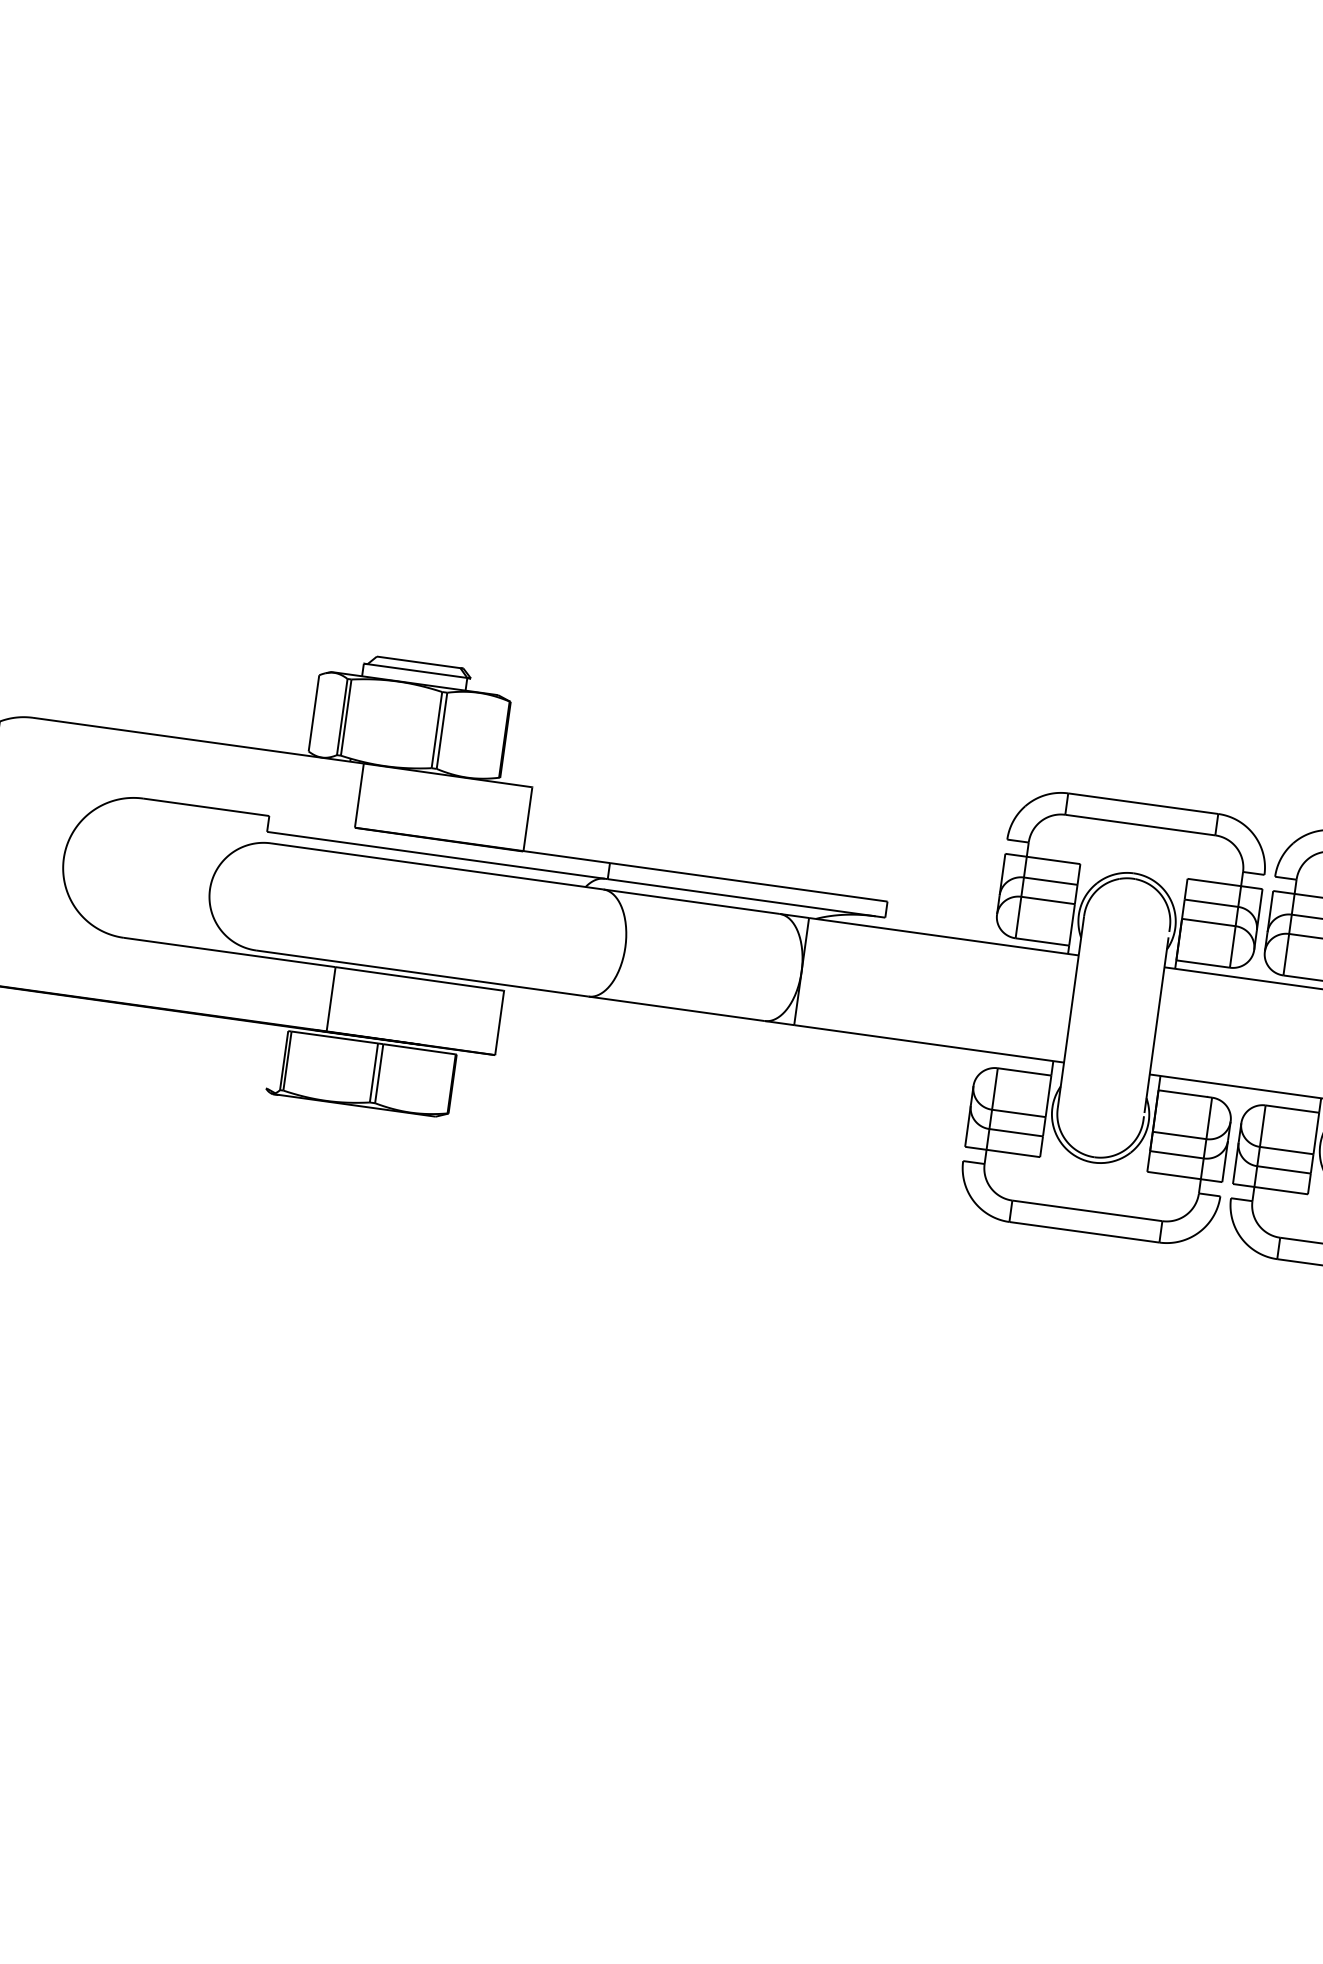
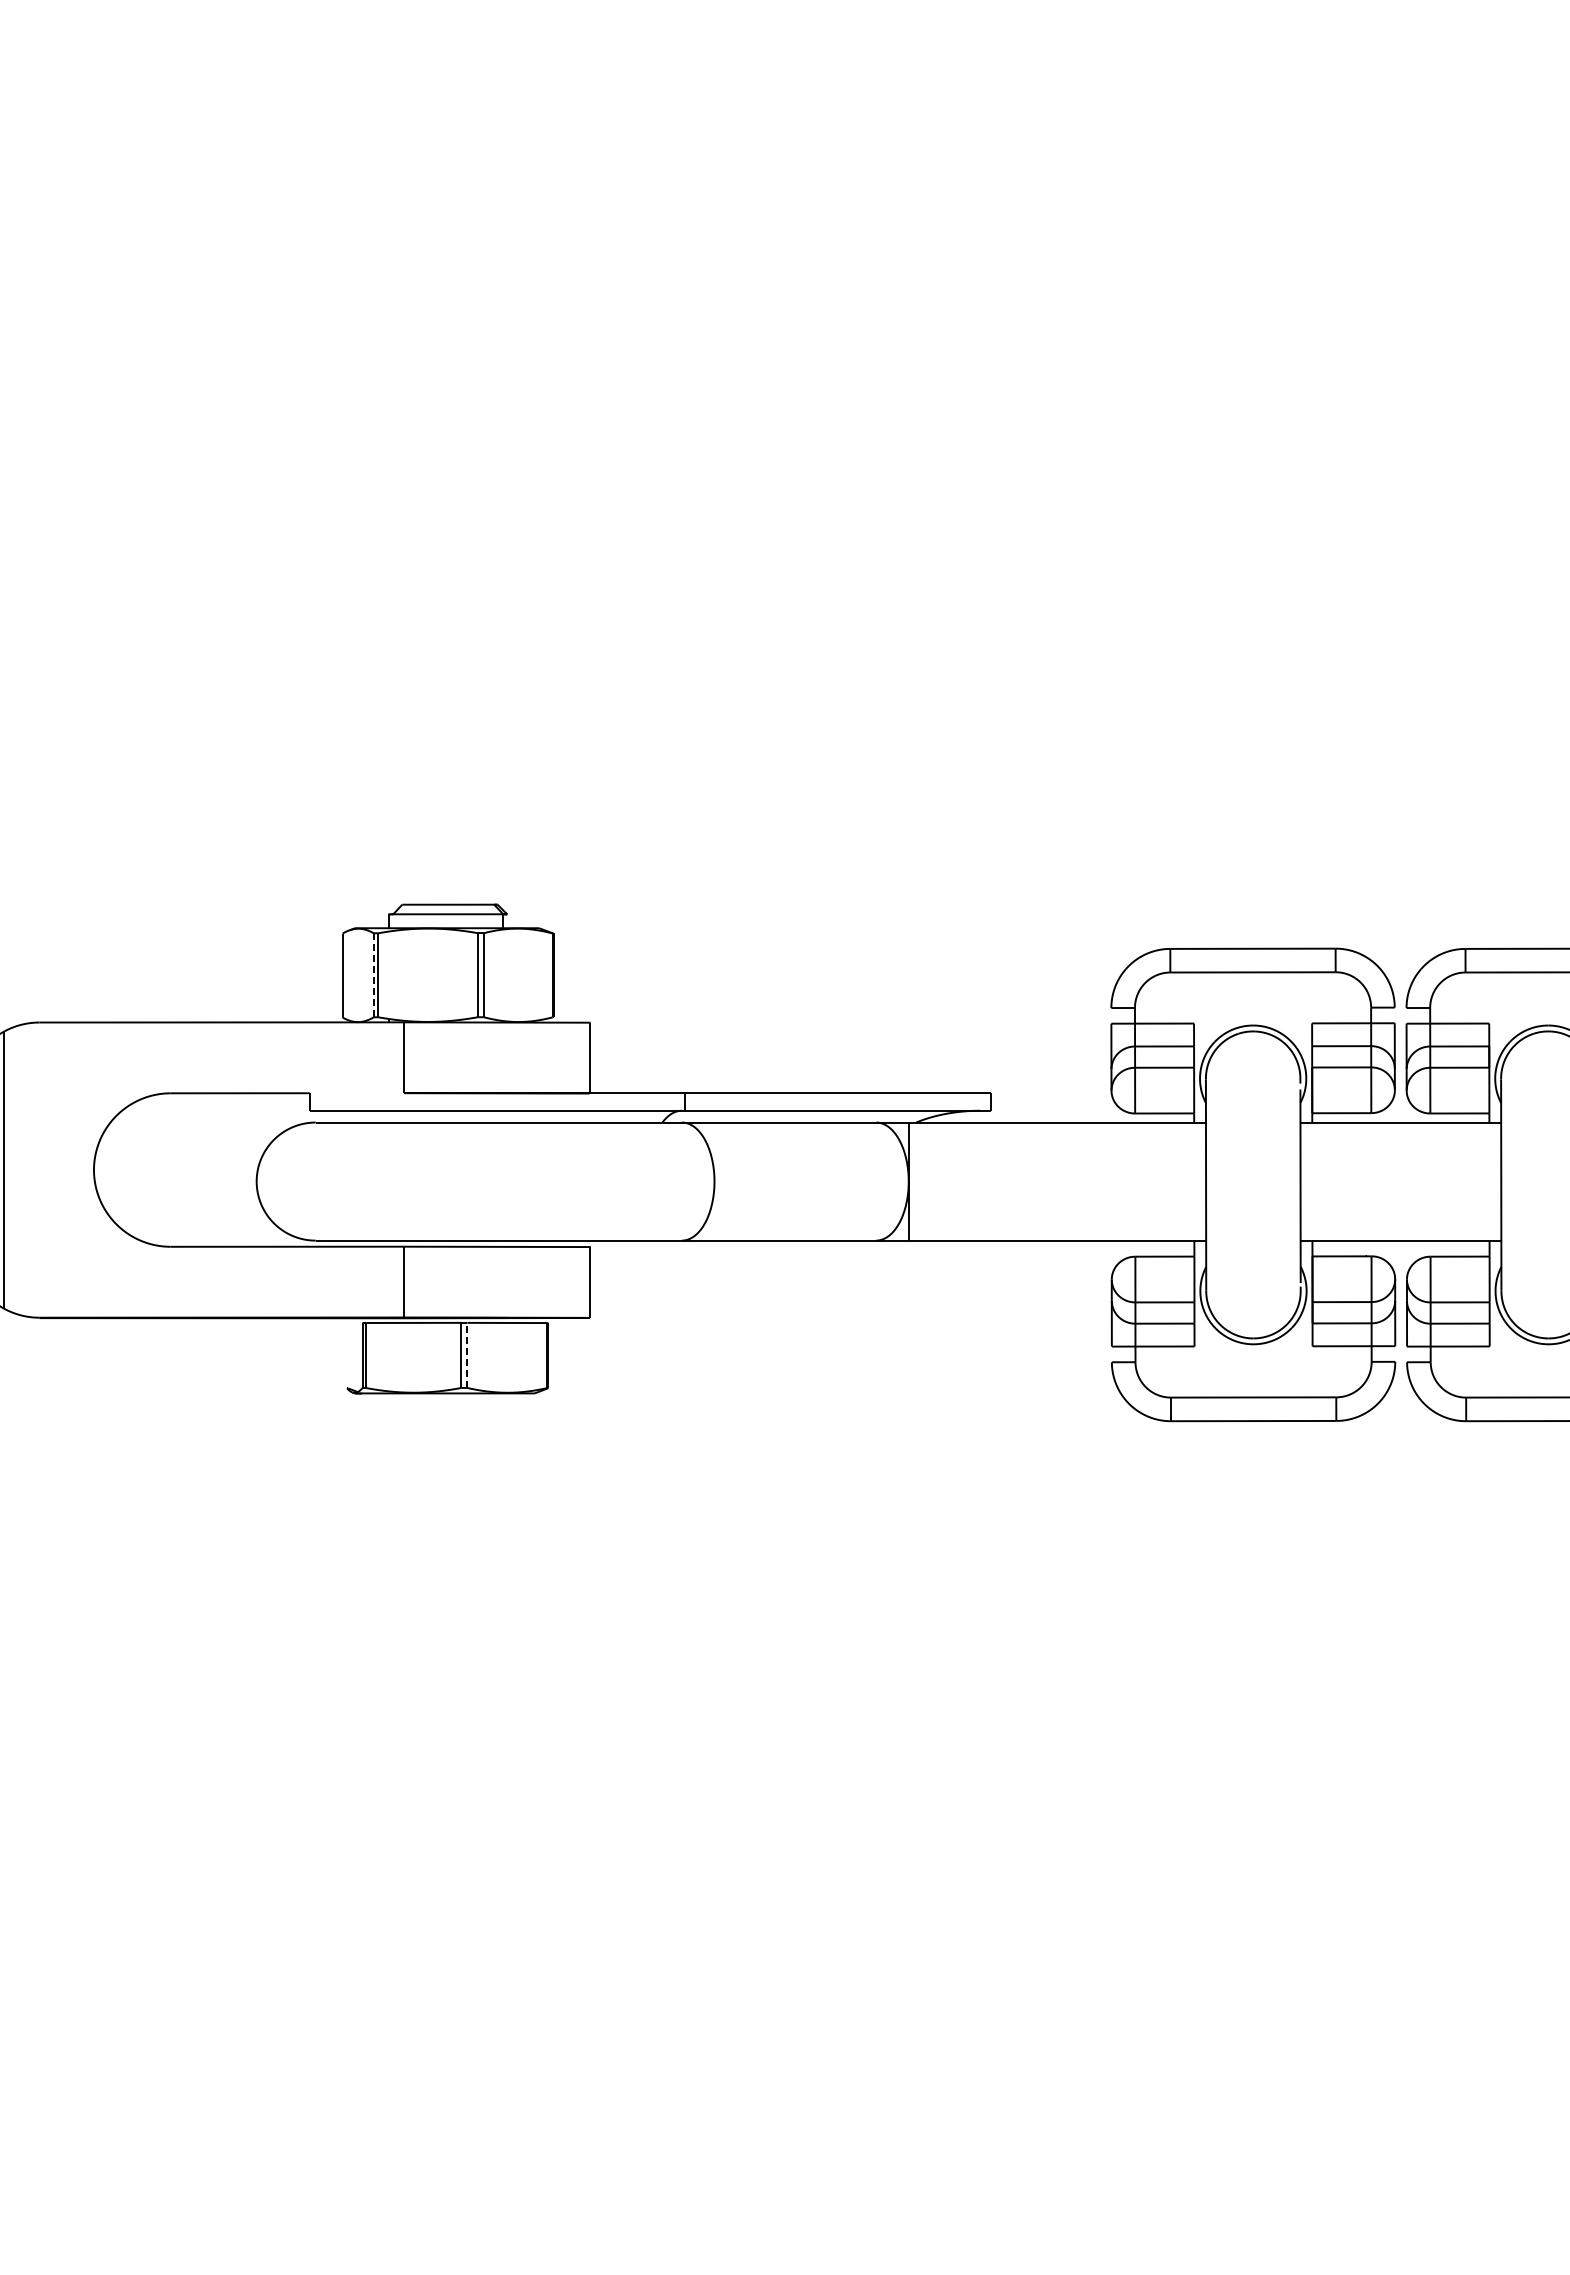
line: (341, 717) -> (373, 975), solid -> dashed
line: (379, 1073) -> (467, 1355), solid -> dashed

